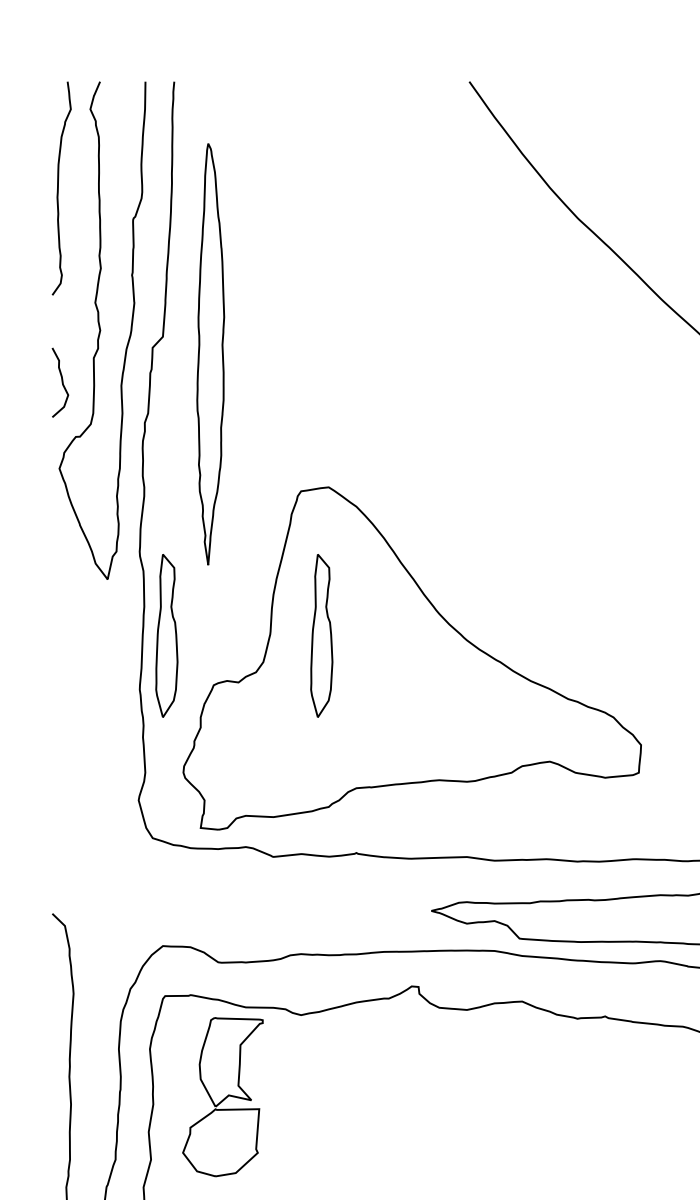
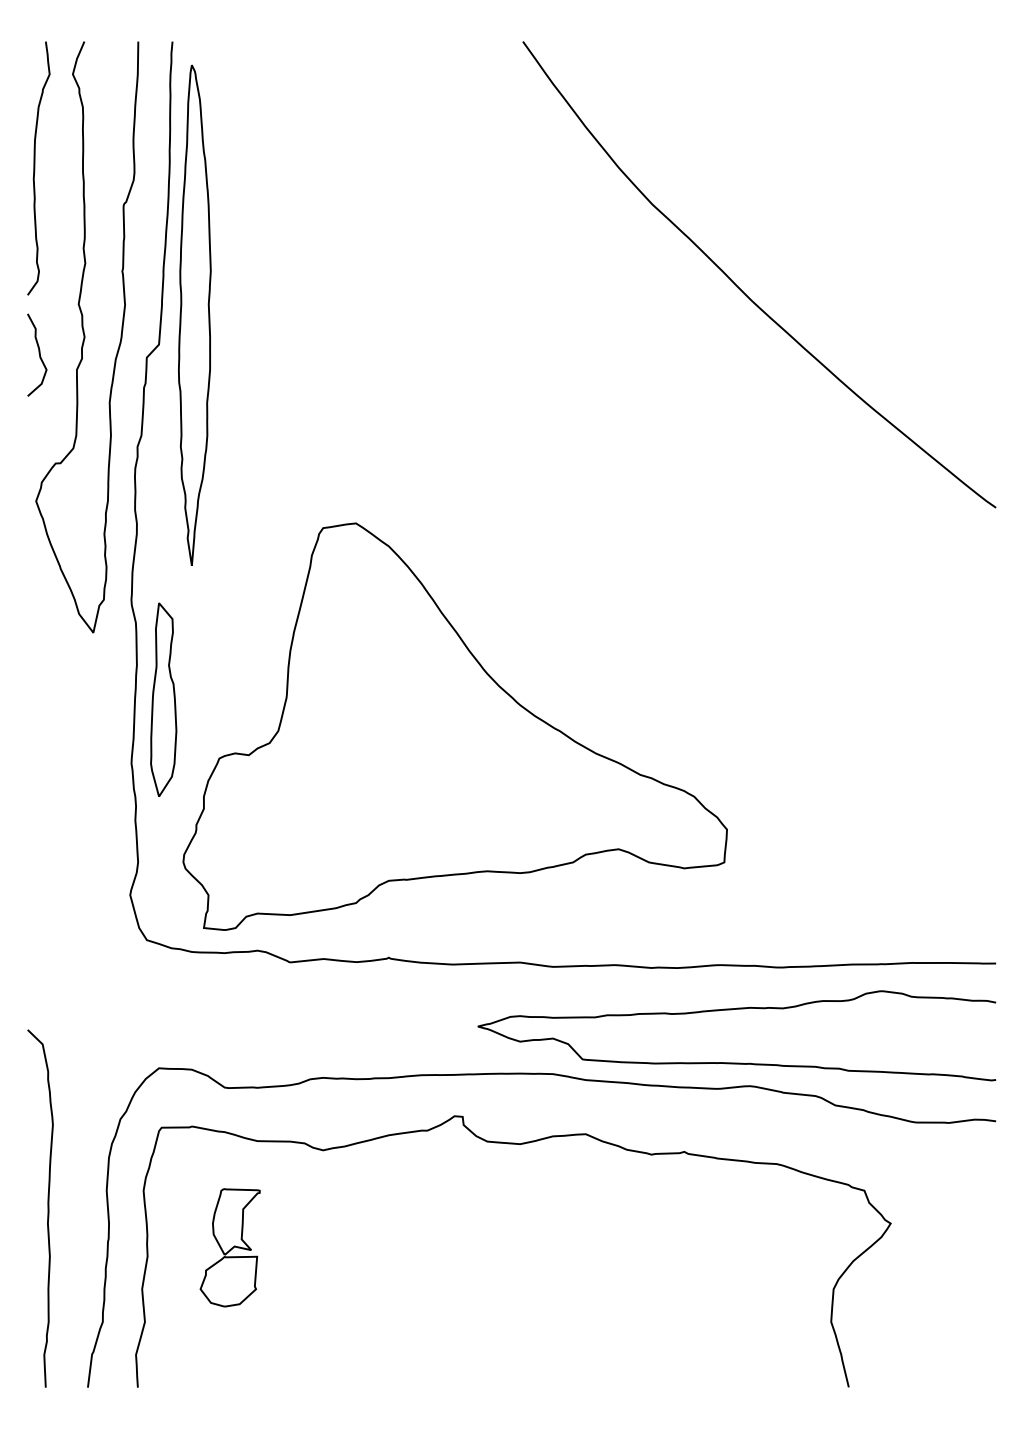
part: (210, 353) -> (194, 314), moved
curve: (61, 381) -> (38, 353), moved
part: (321, 635) -> (347, 699), removed
part: (222, 1096) -> (229, 1247), size x0.62

